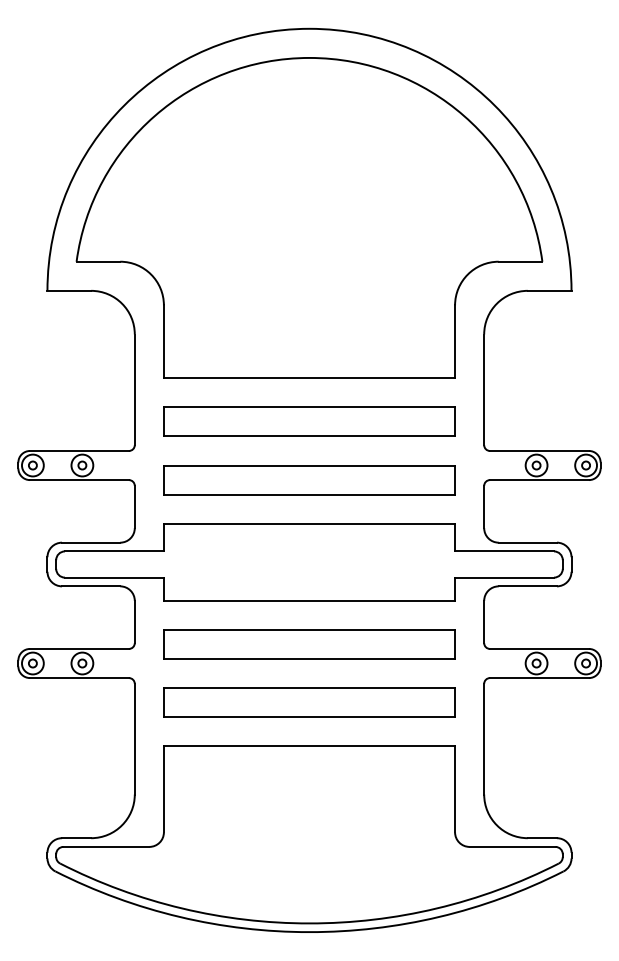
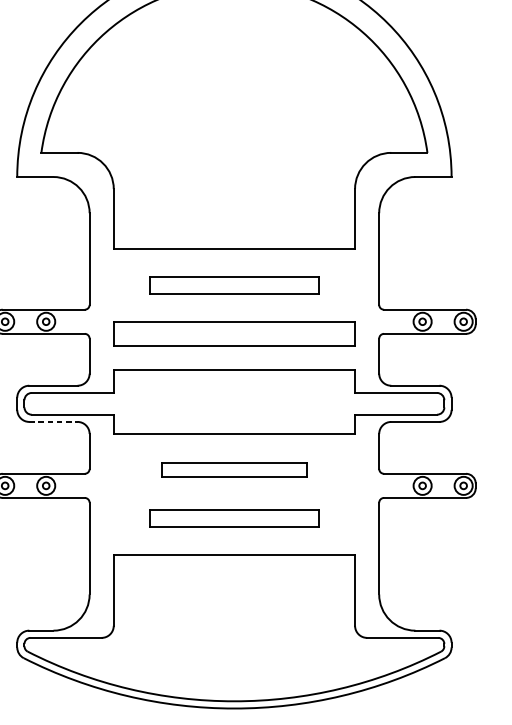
part: (309, 421) -> (234, 285), size x0.7
line: (91, 586) -> (53, 422), solid -> dashed
part: (309, 644) -> (234, 470), size x0.6
part: (309, 702) -> (234, 518), size x0.7

